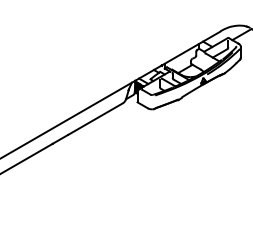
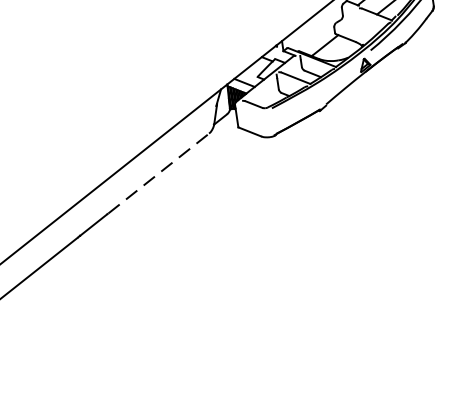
line: (96, 118) -> (160, 172), solid -> dashed

